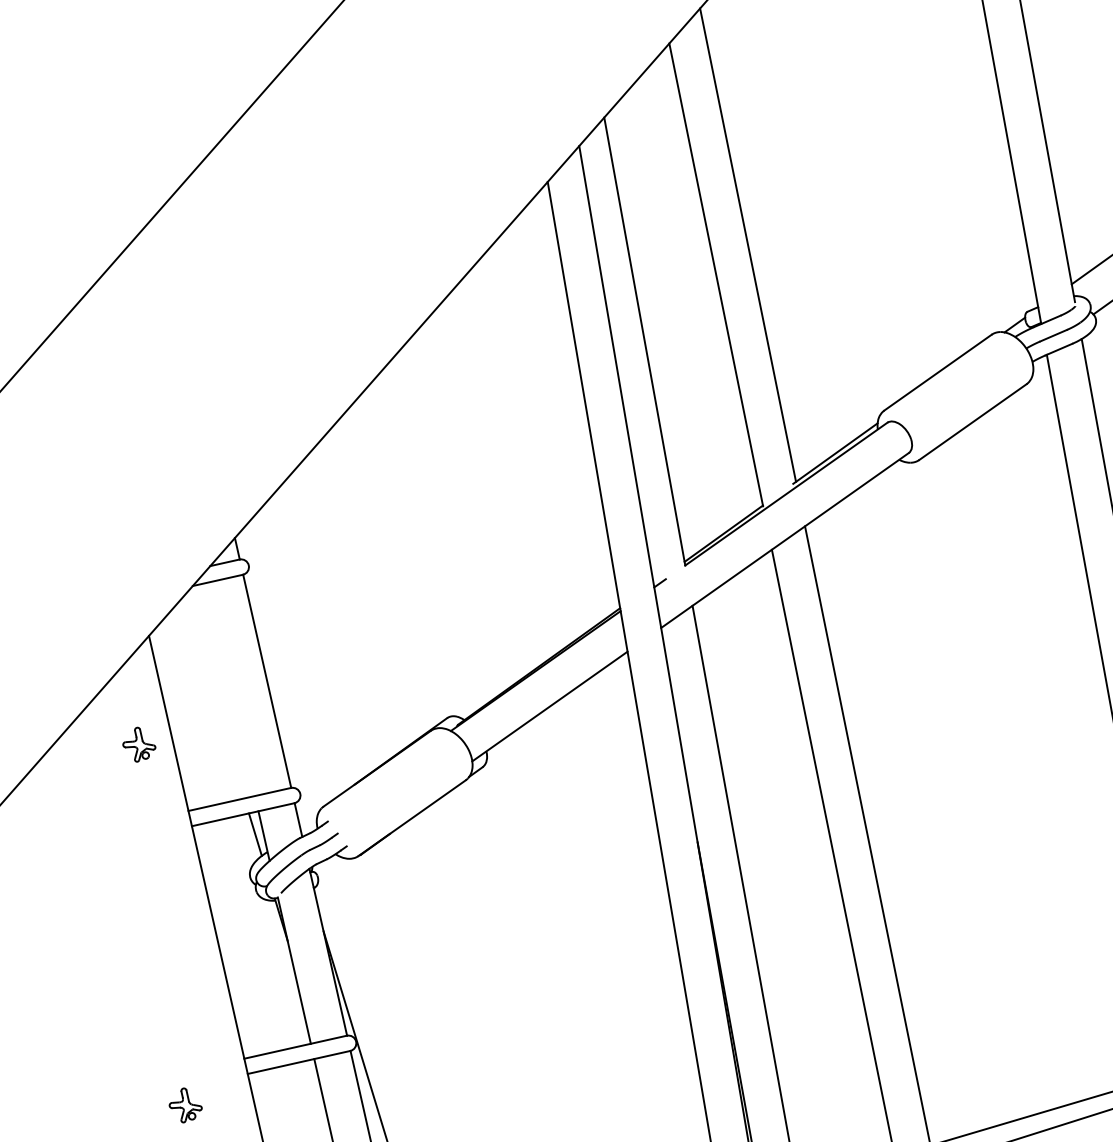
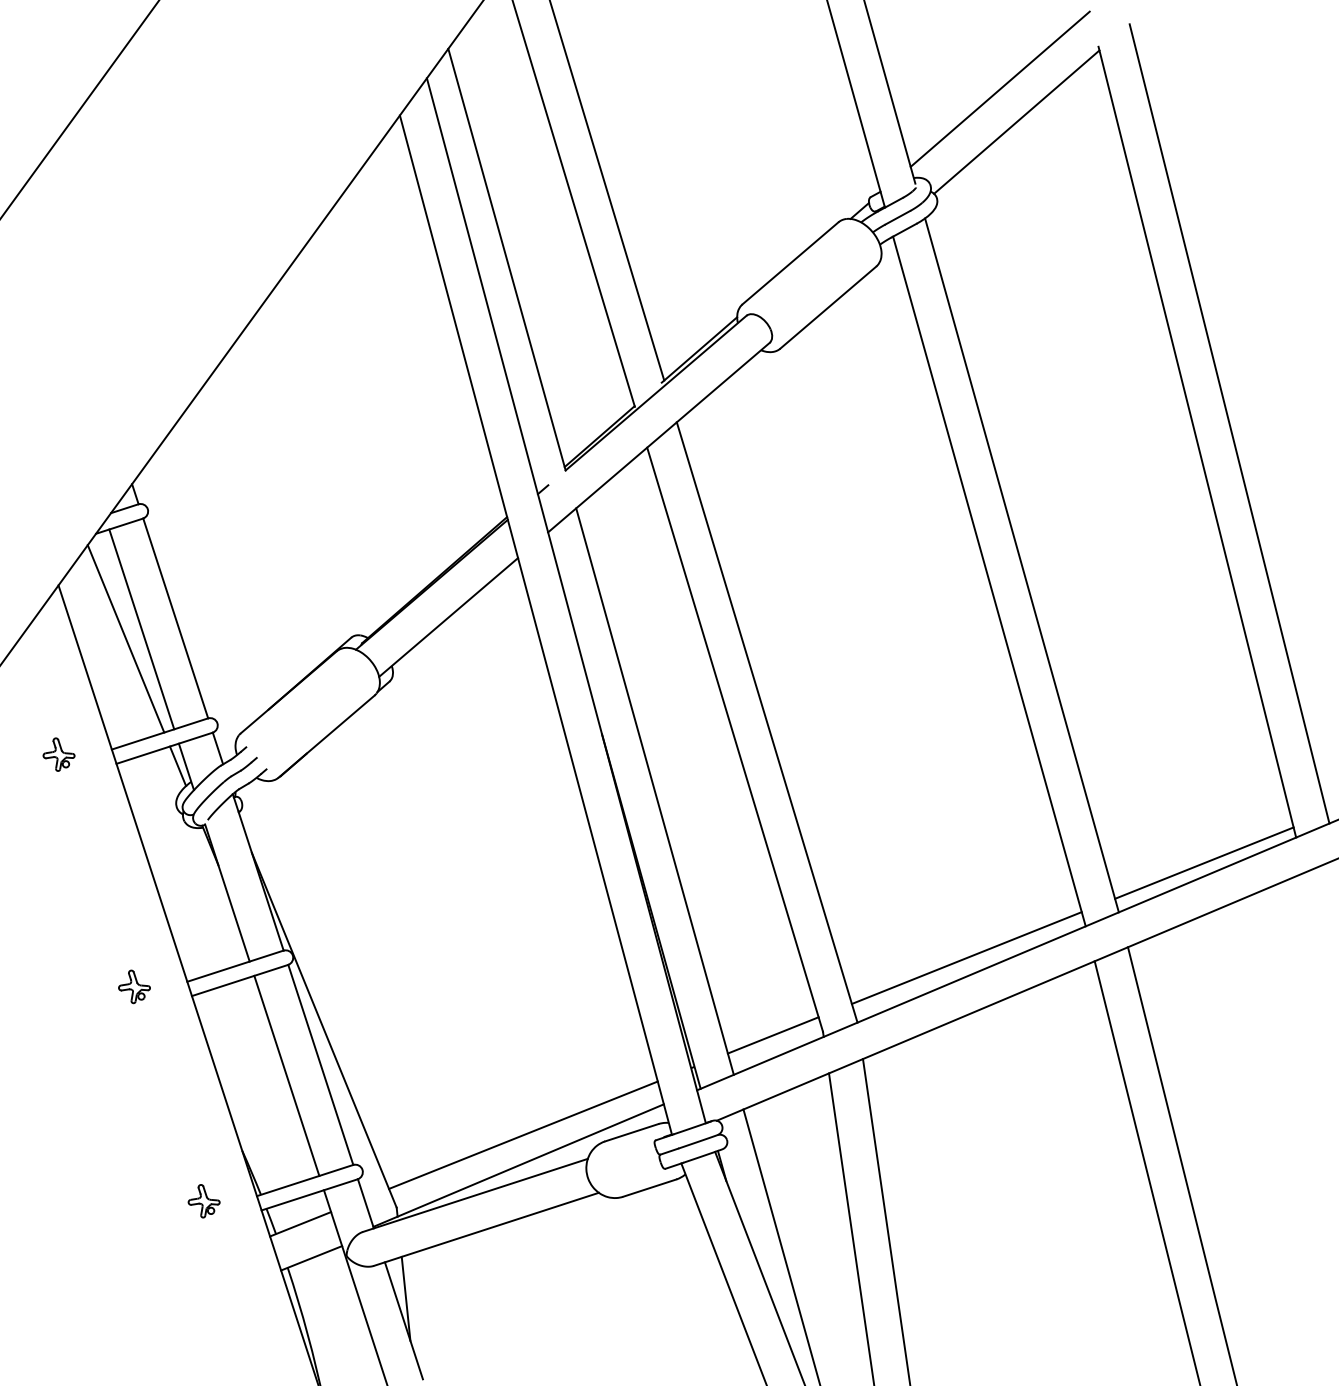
line: (230, 689) -> (141, 629), added
line: (213, 697) -> (125, 638), added
part: (138, 744) -> (58, 754), moved
part: (185, 1105) -> (134, 986), moved

